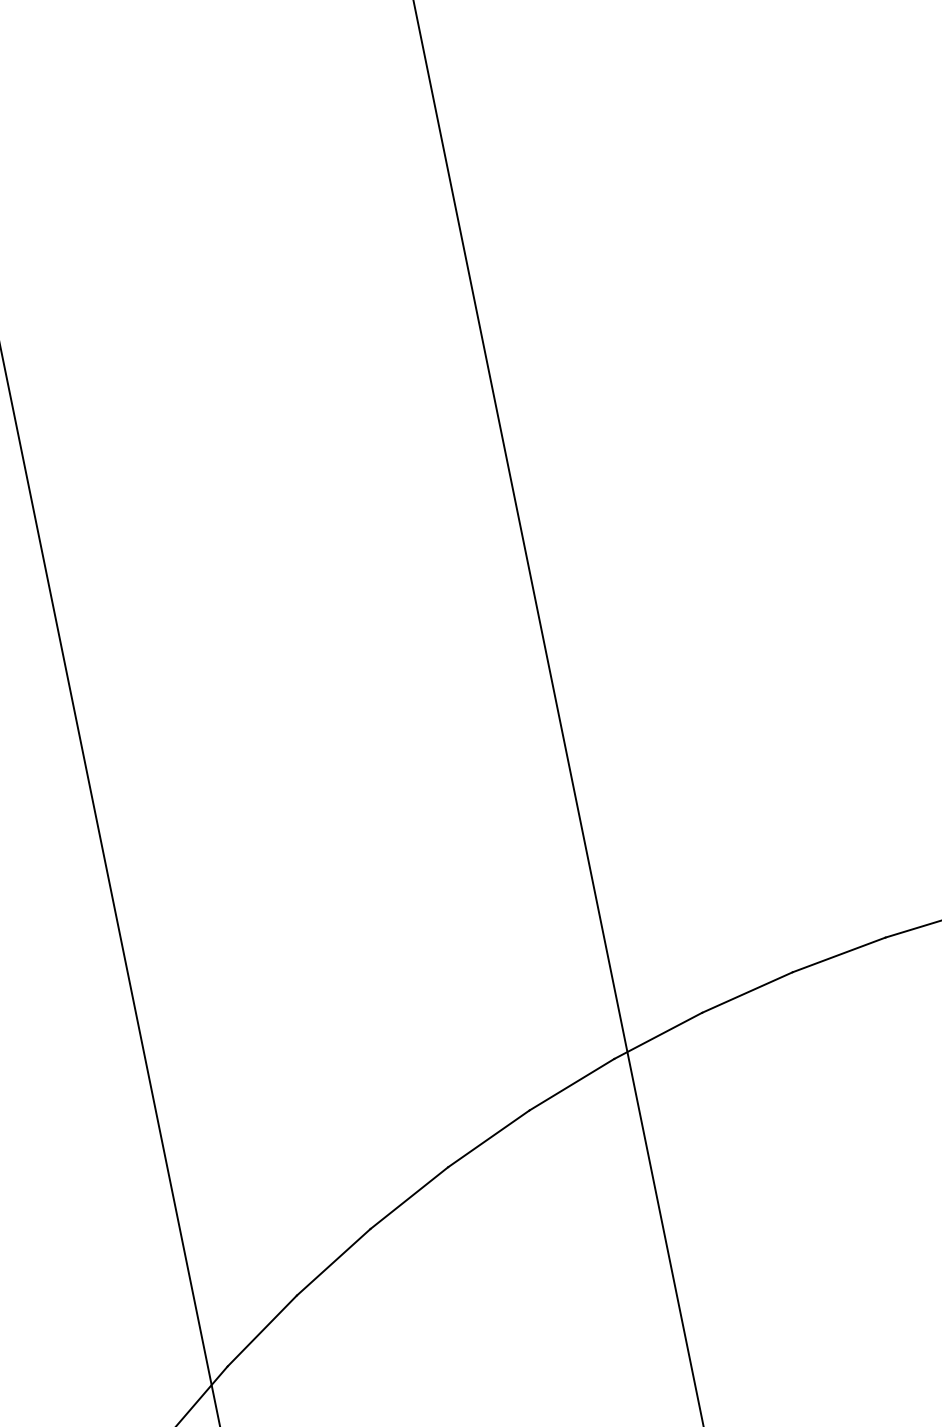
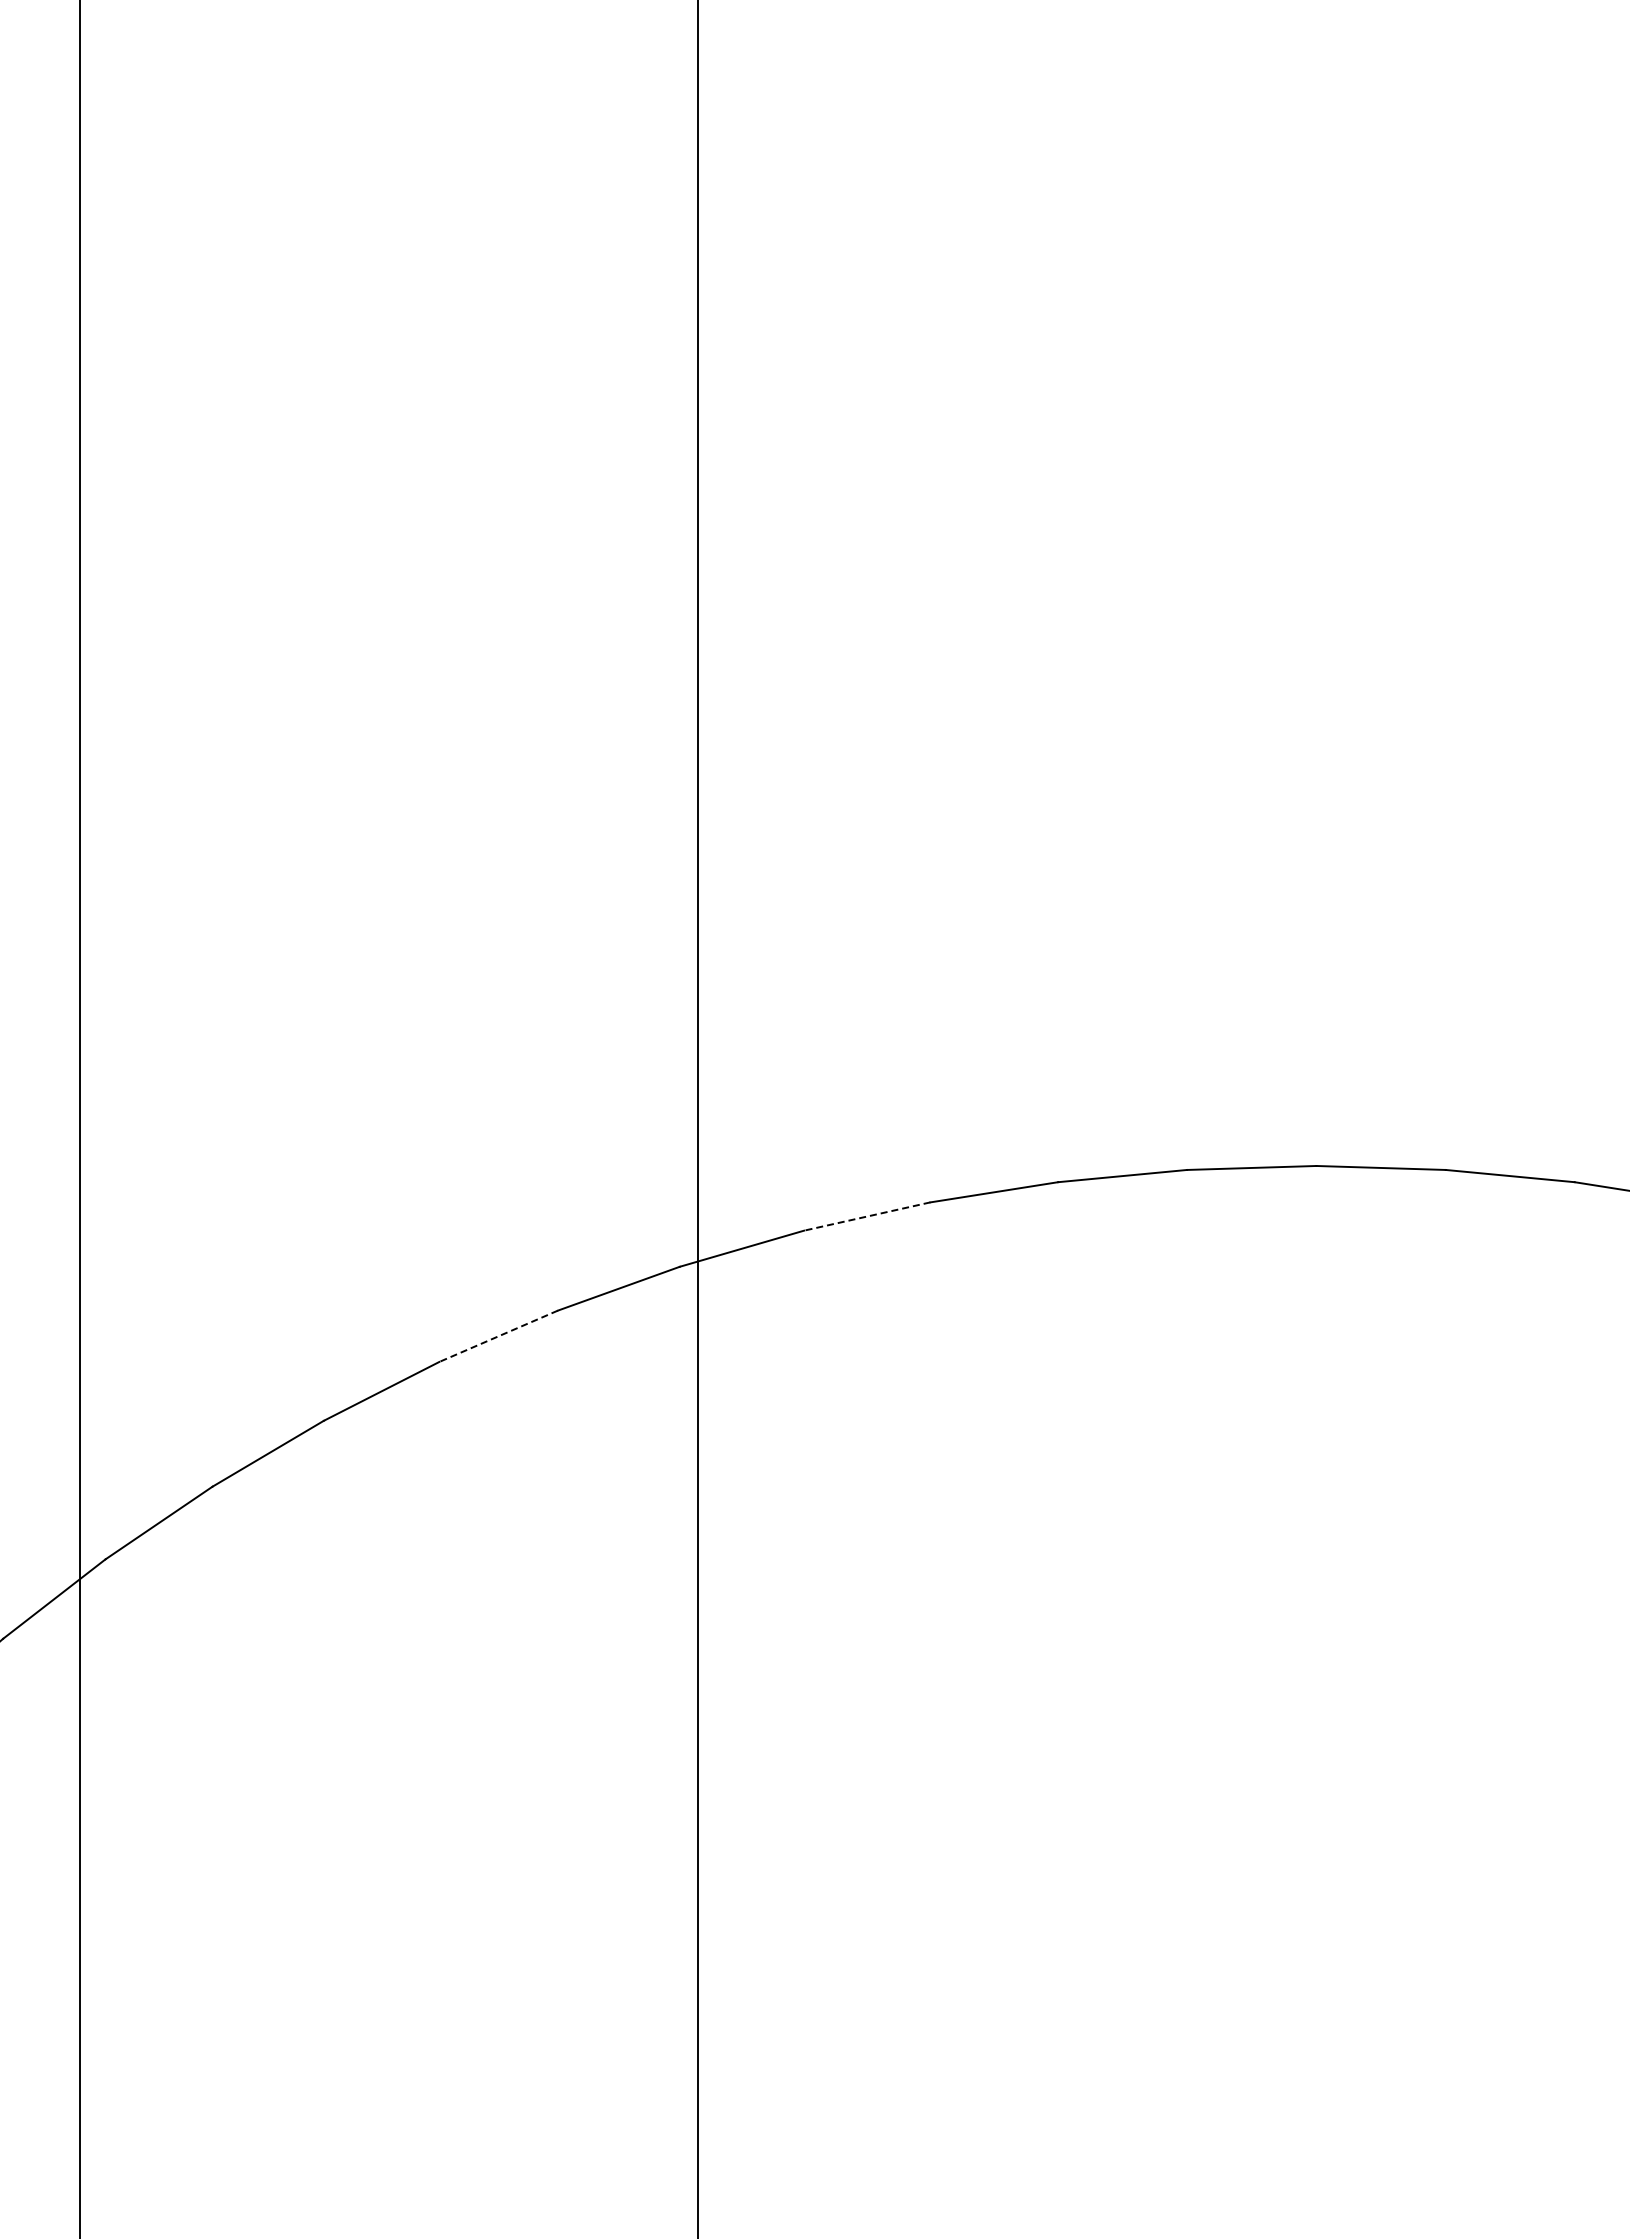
line: (747, 992) -> (867, 1216), solid -> dashed
line: (488, 1139) -> (498, 1336), solid -> dashed

